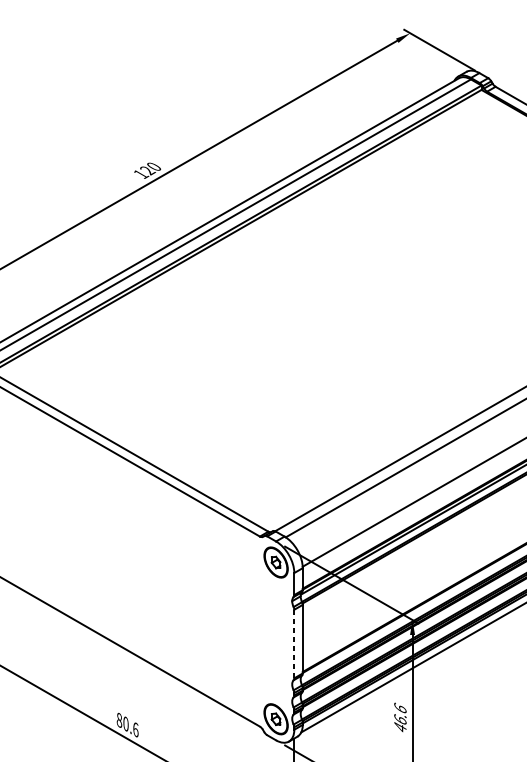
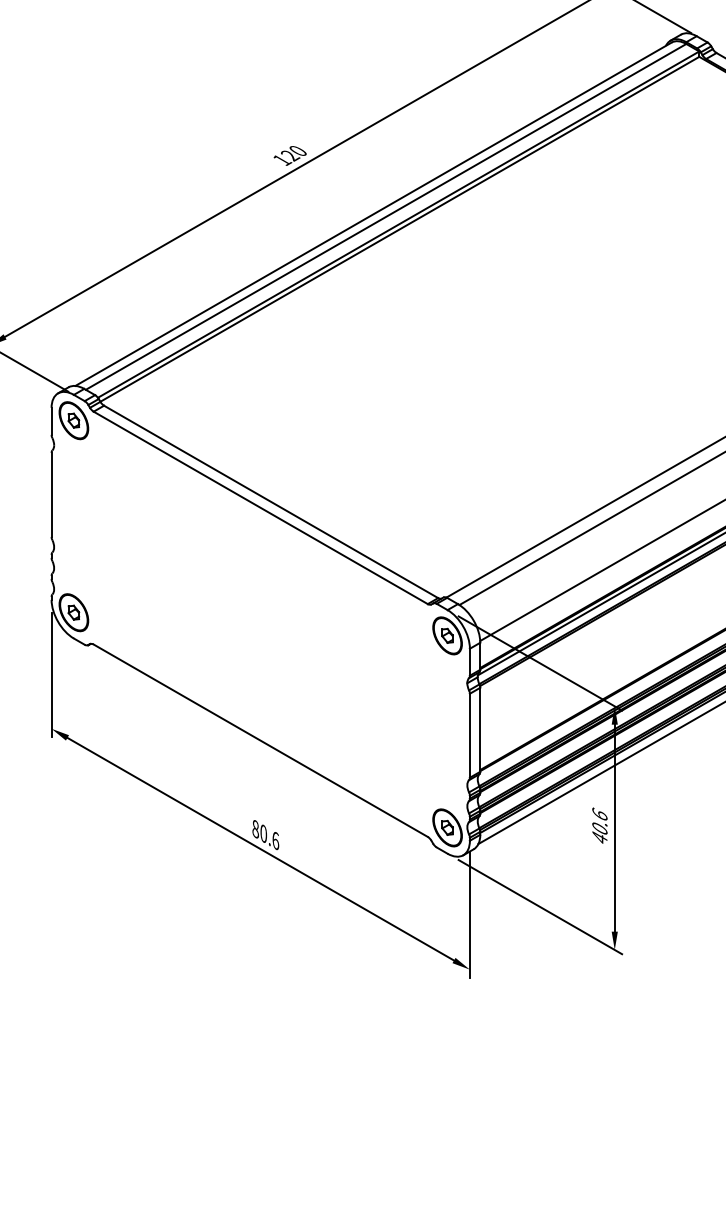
line: (293, 643) -> (469, 735), dashed -> solid
text: (400, 718) -> (599, 827), 46.6 -> 40.6

